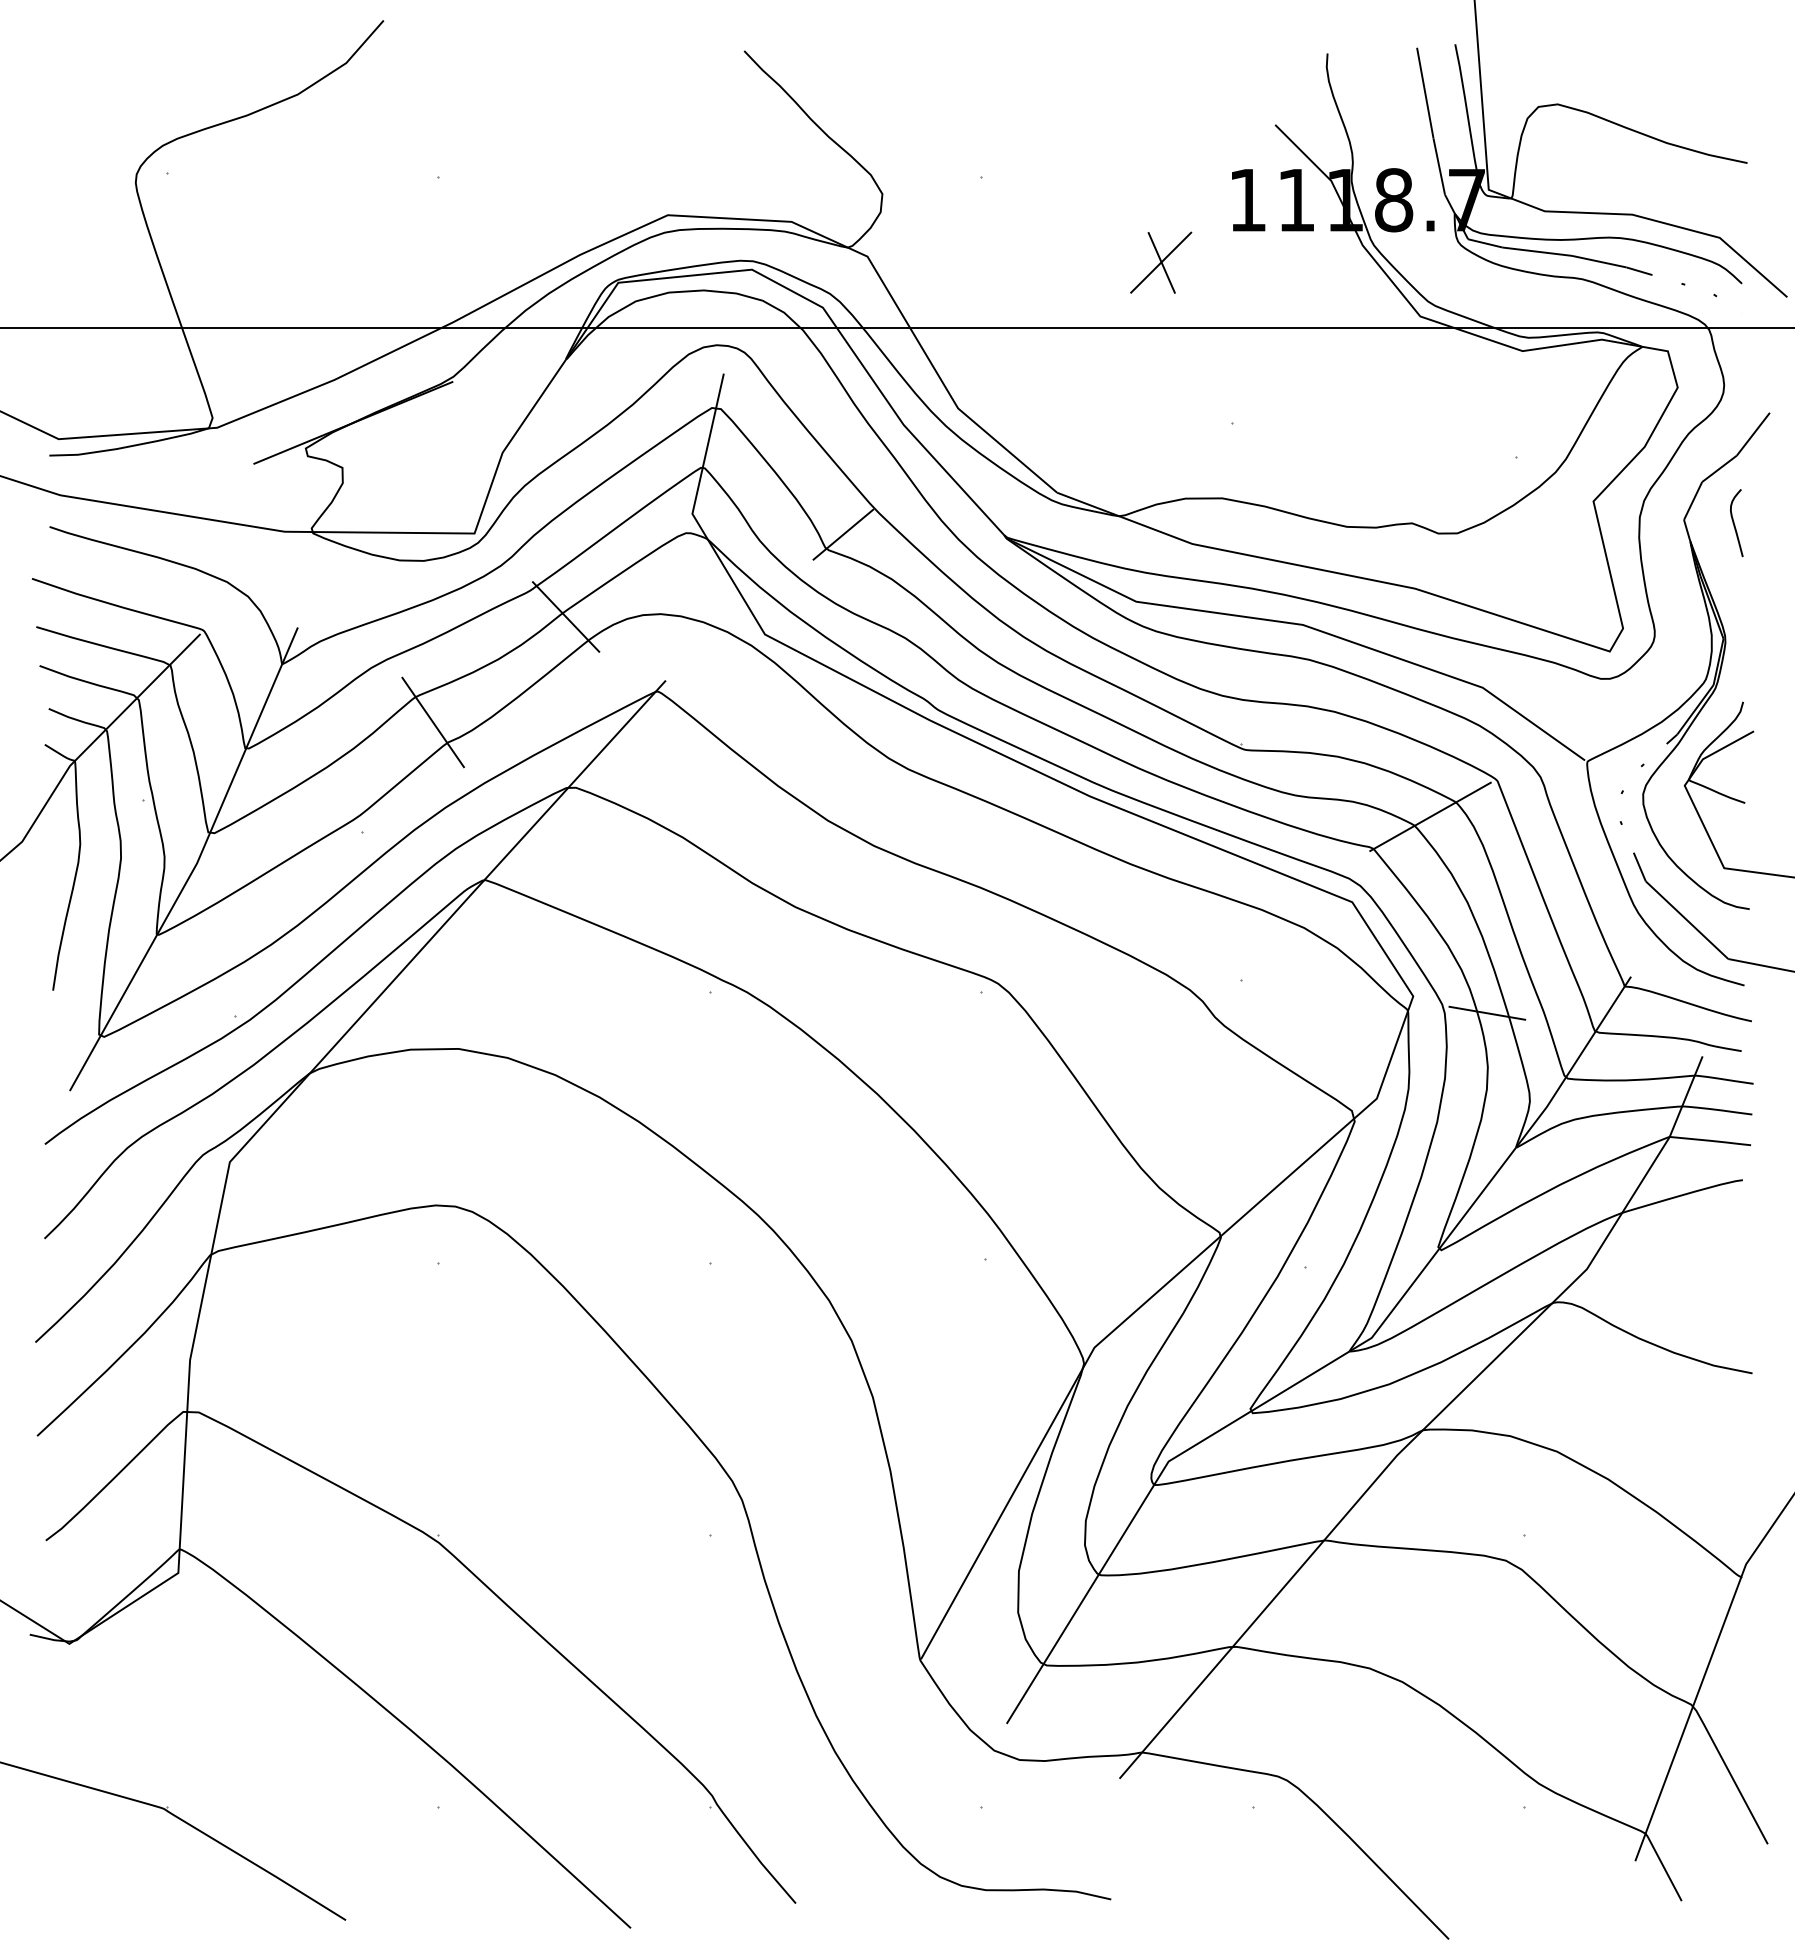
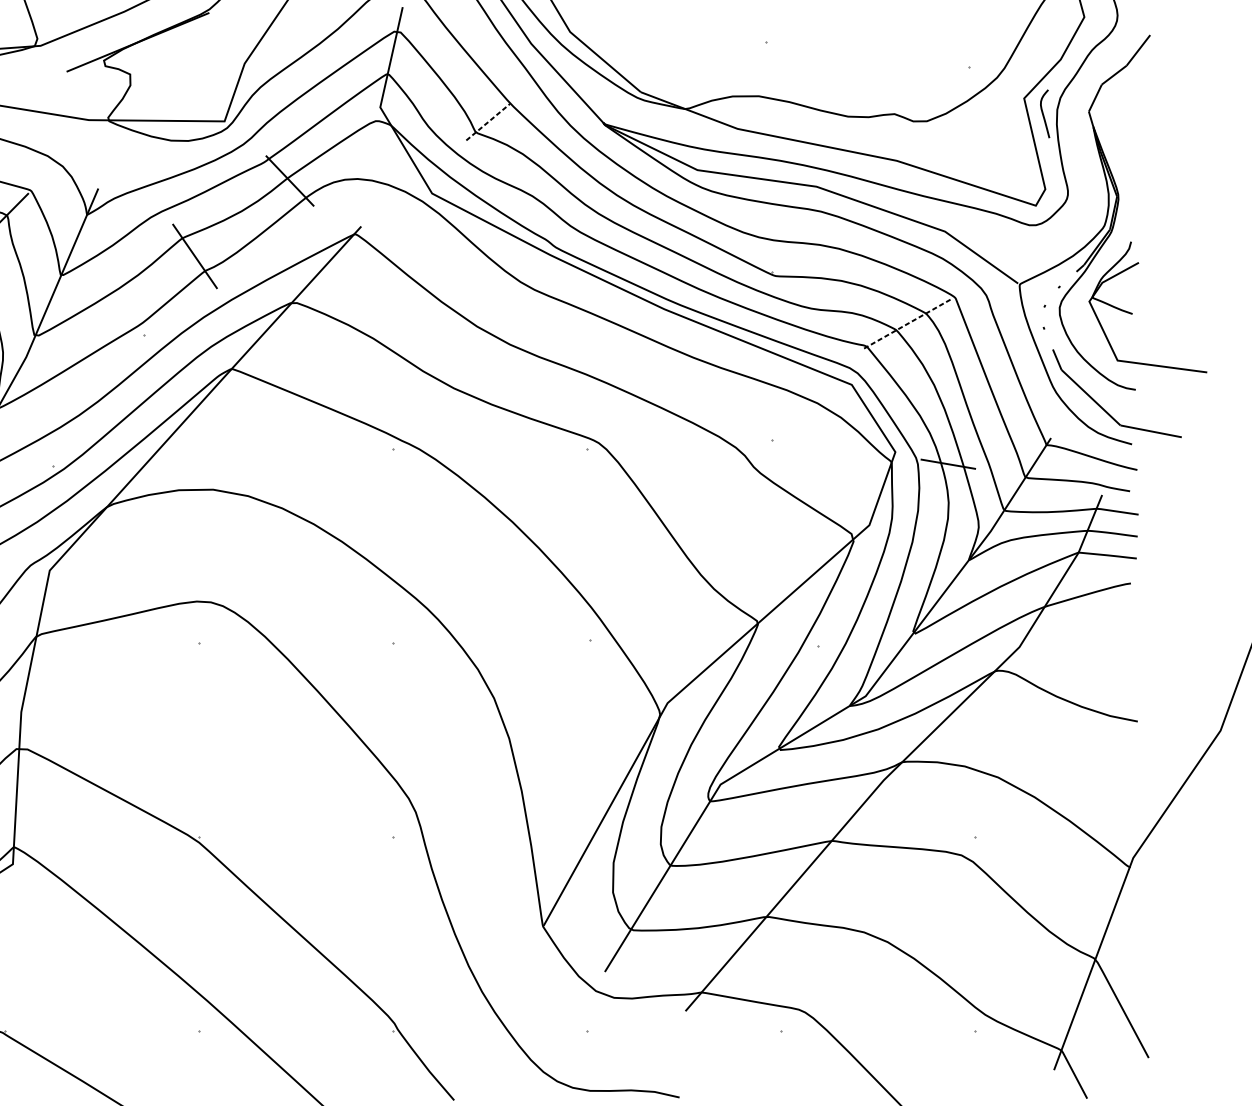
curve: (1734, 523) -> (1043, 114), moved
line: (843, 534) -> (488, 122), solid -> dashed
line: (1430, 816) -> (907, 323), solid -> dashed

